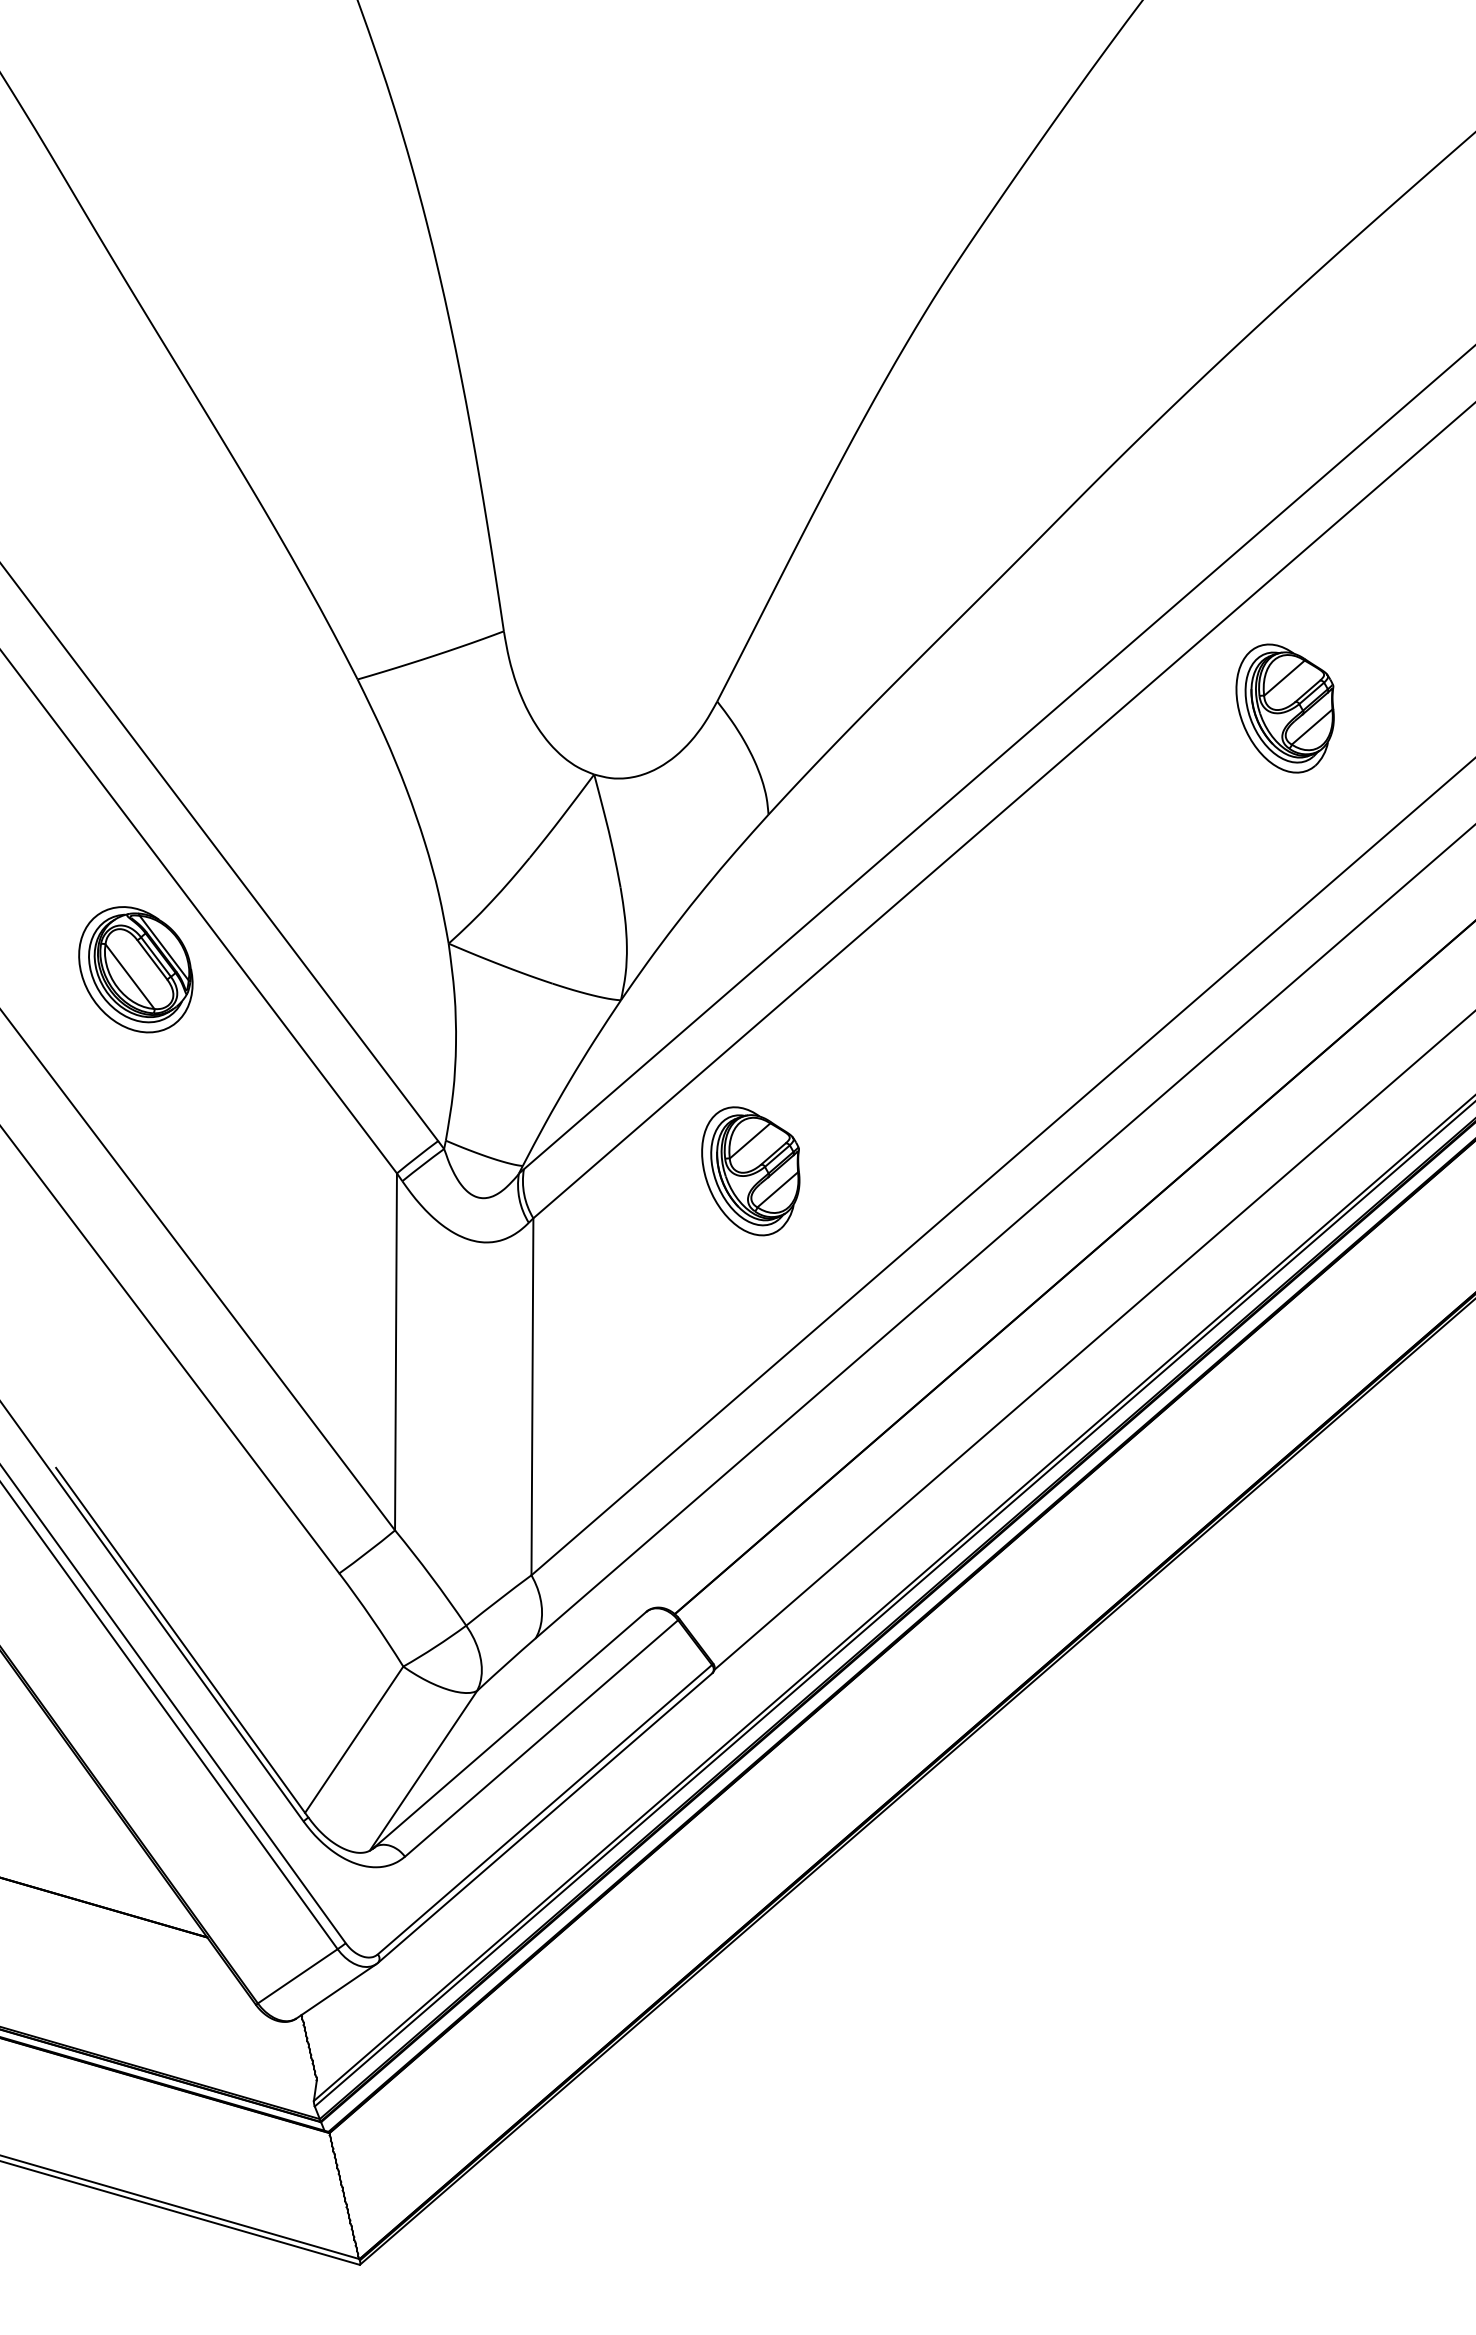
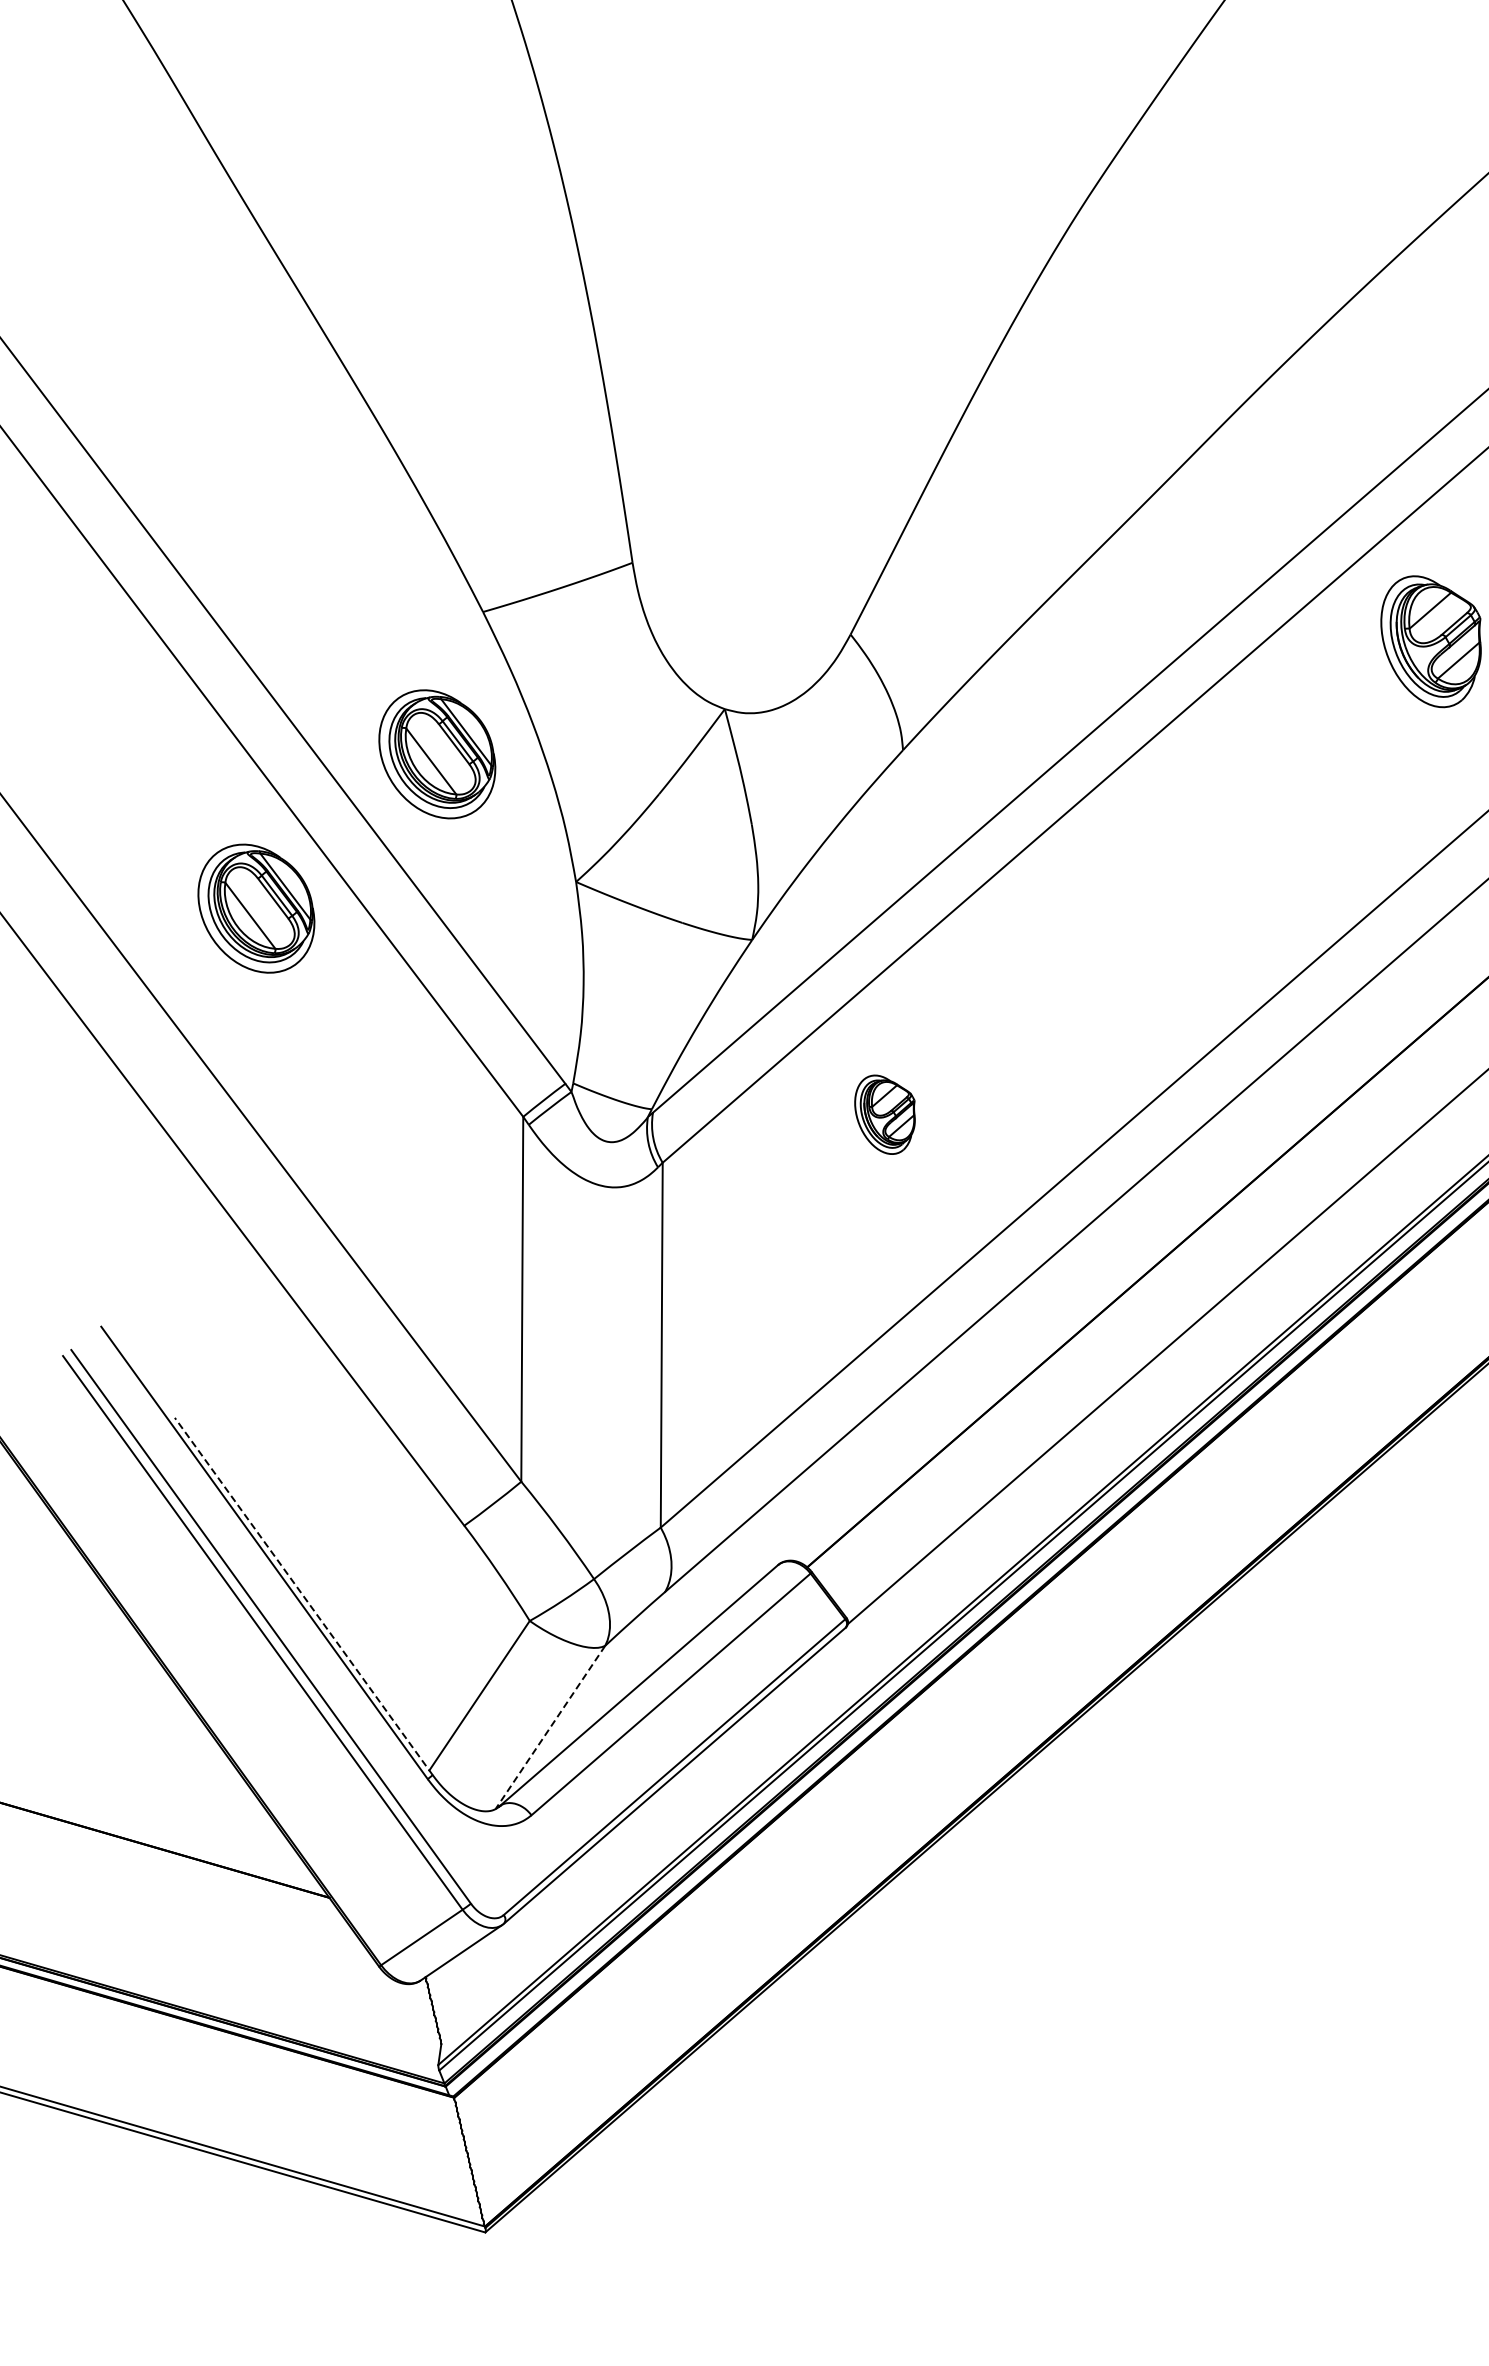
part: (312, 818) -> (436, 754), added
part: (750, 1171) -> (884, 1114), size x0.6
line: (182, 1642) -> (304, 1596), solid -> dashed
line: (423, 1771) -> (550, 1728), solid -> dashed

